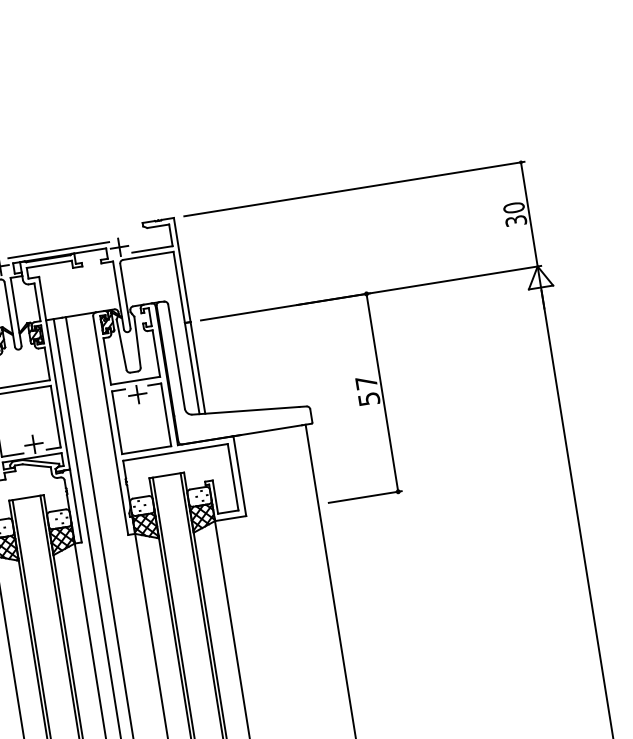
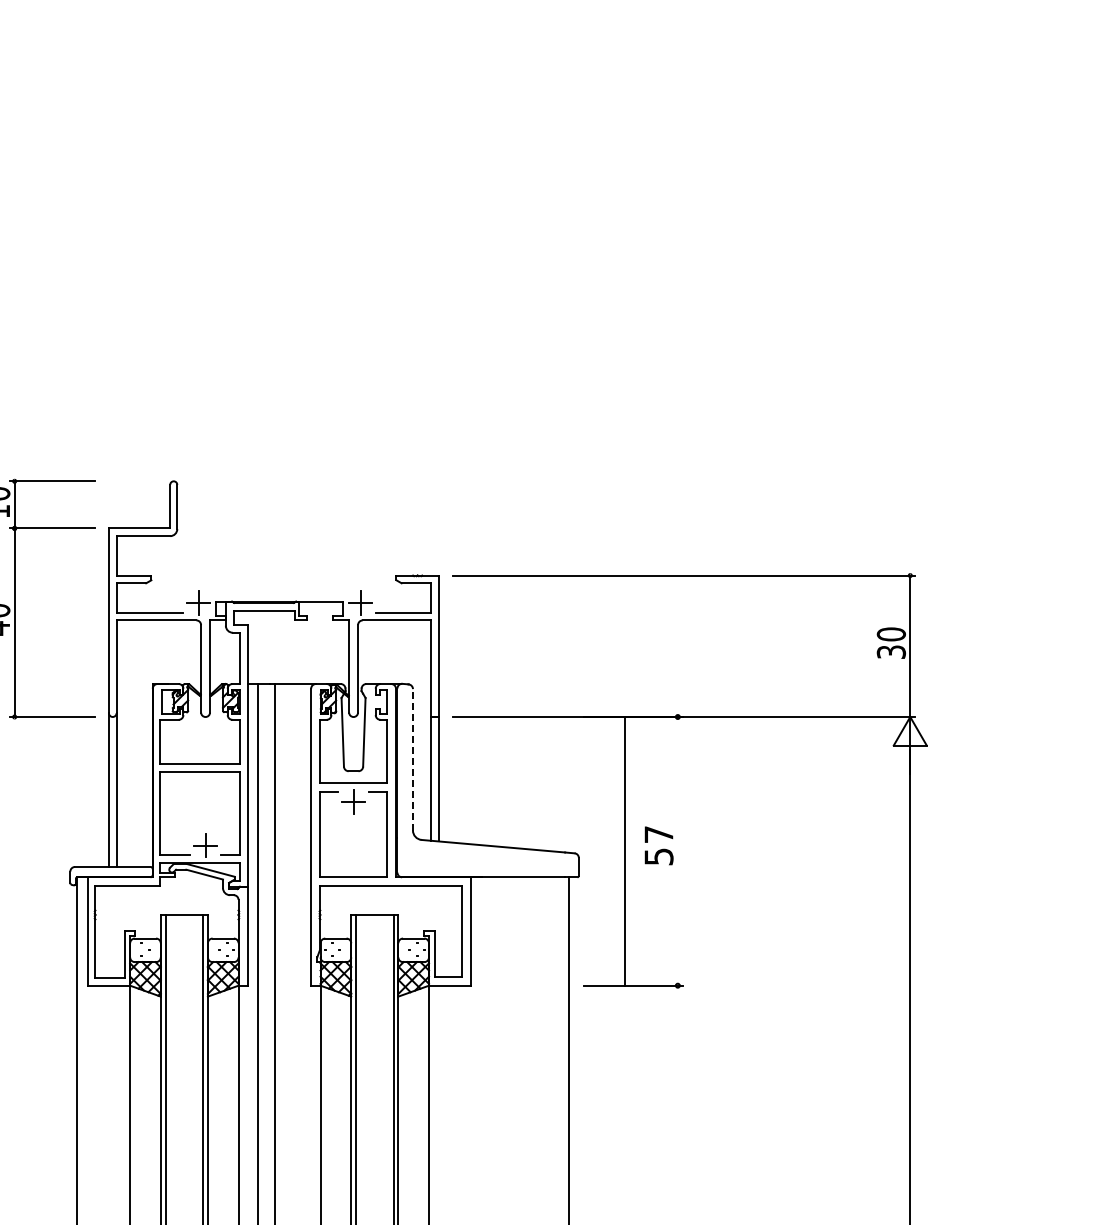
line: (58, 249) -> (279, 593), removed
line: (176, 356) -> (412, 759), solid -> dashed
line: (382, 392) -> (624, 851), moved

